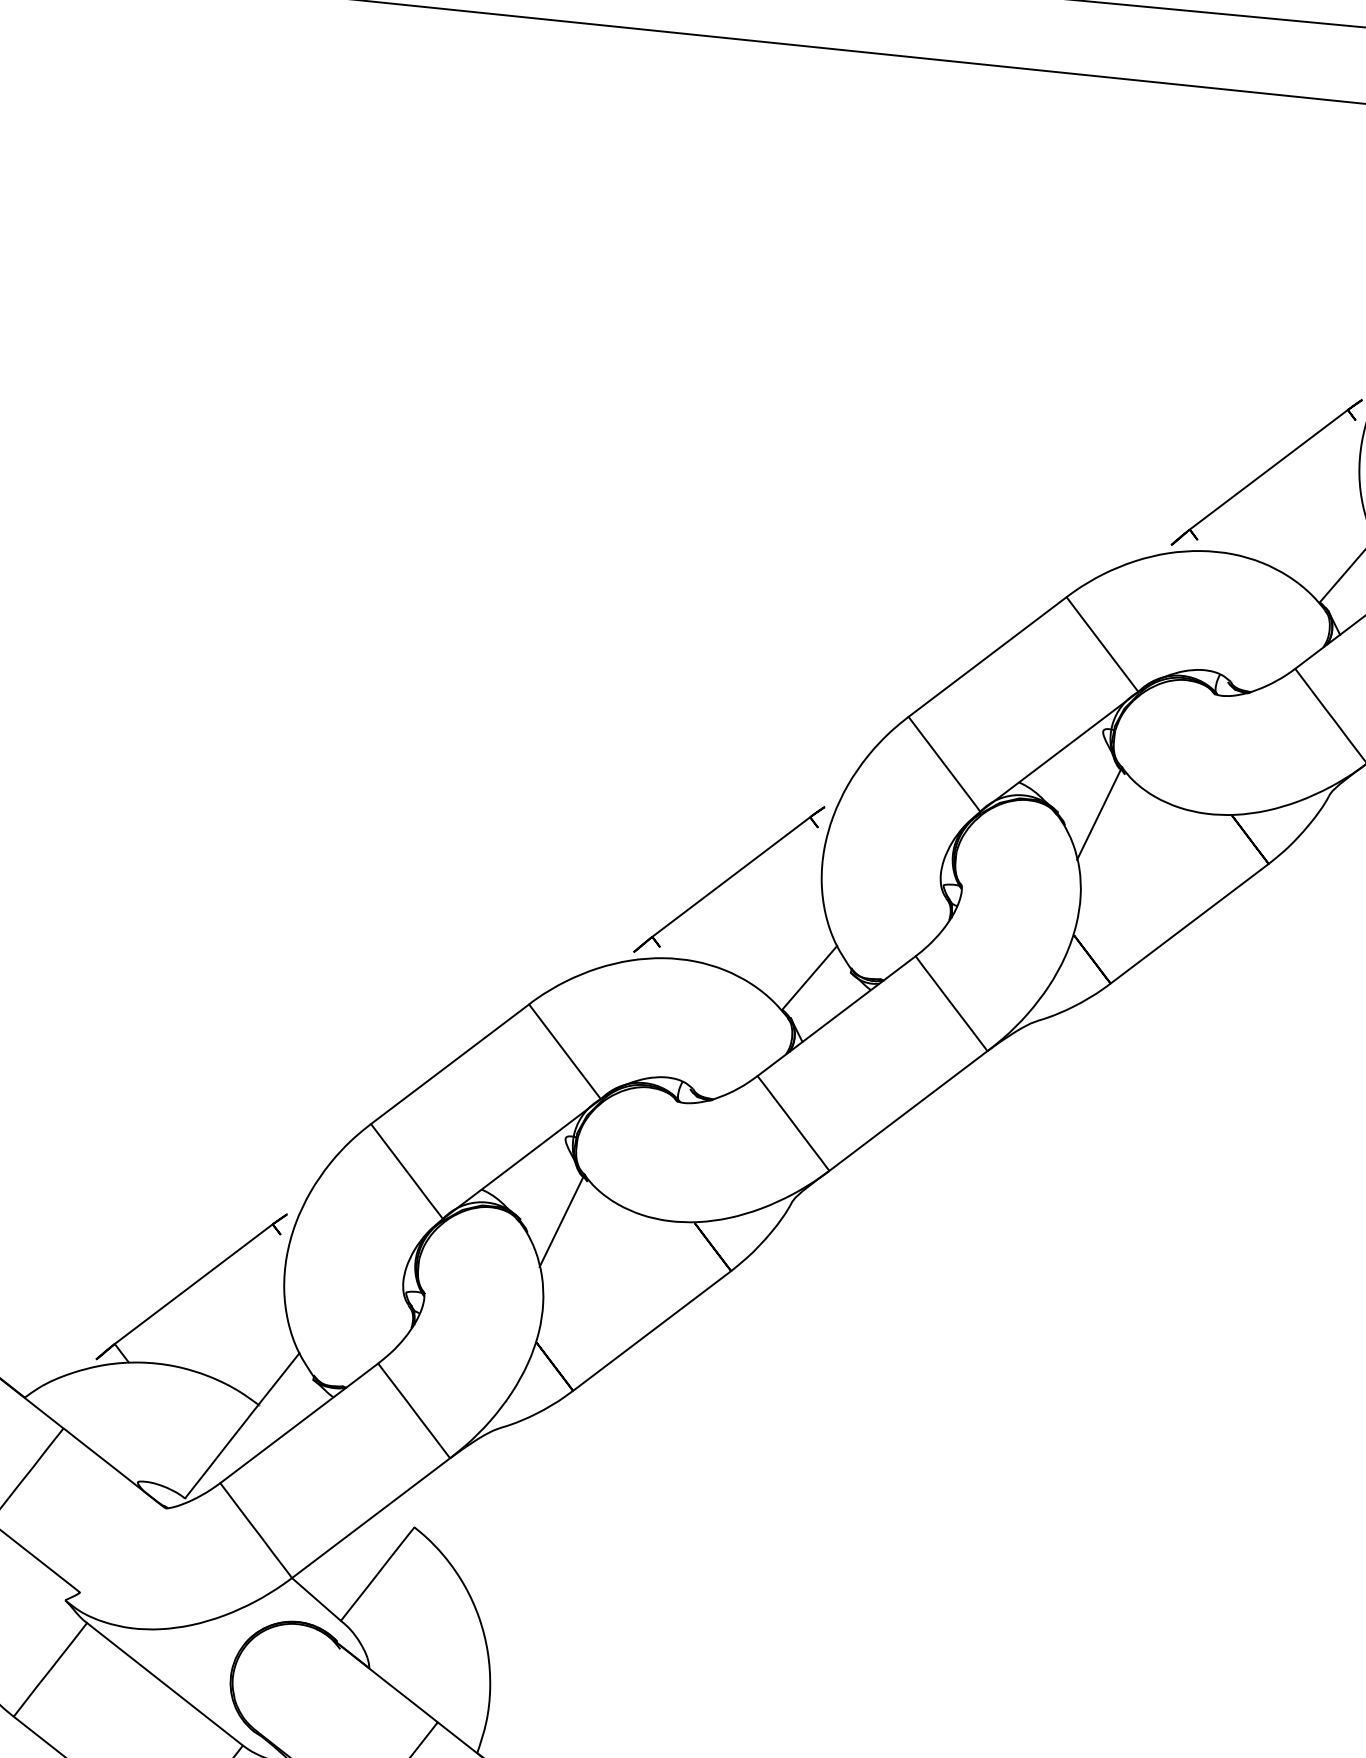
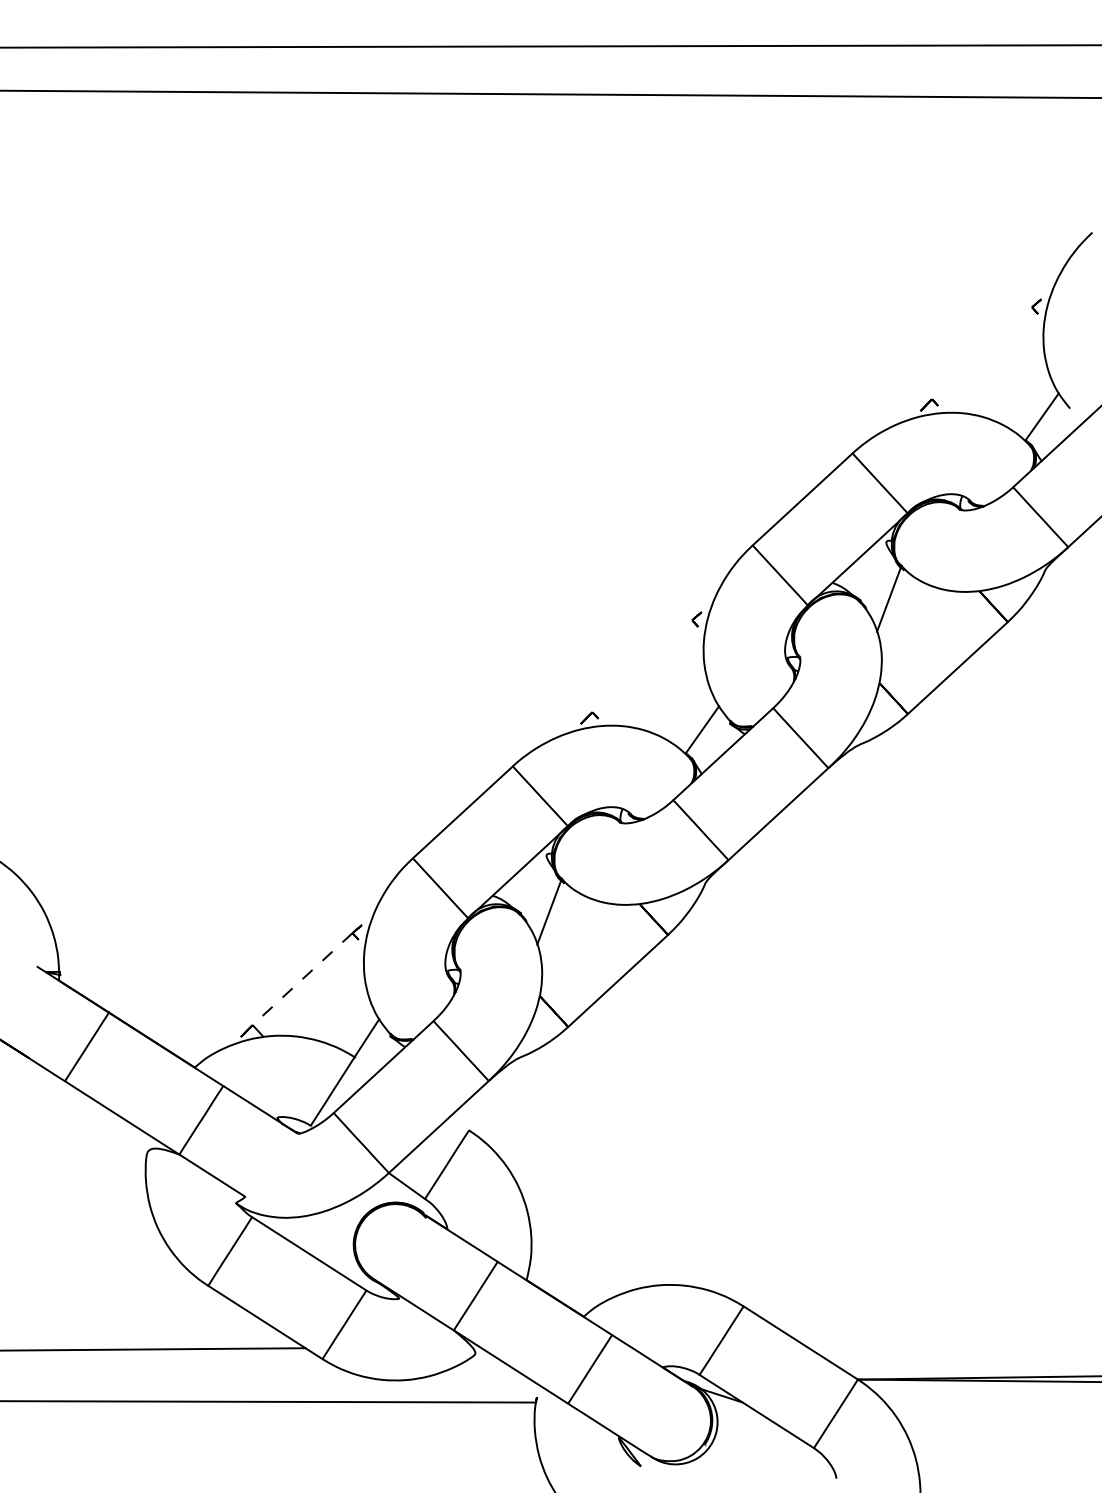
line: (1269, 470) -> (982, 353), removed
line: (731, 877) -> (642, 666), removed
line: (193, 1284) -> (302, 979), solid -> dashed

